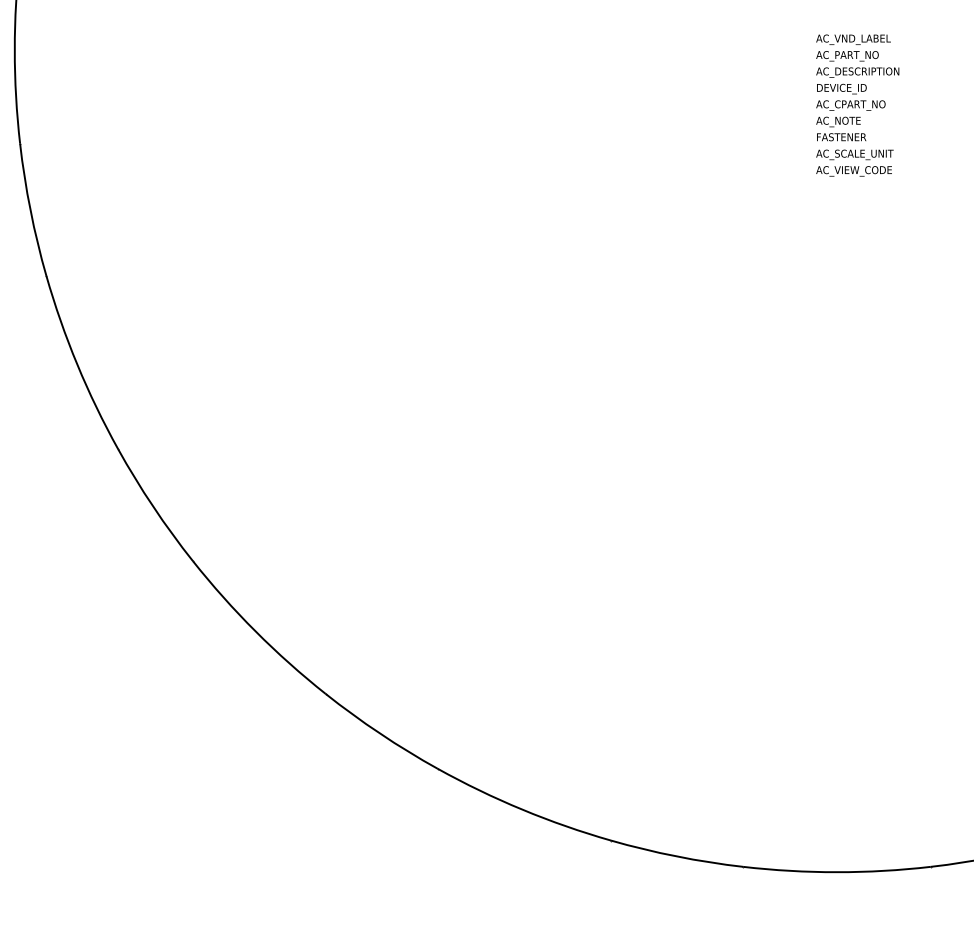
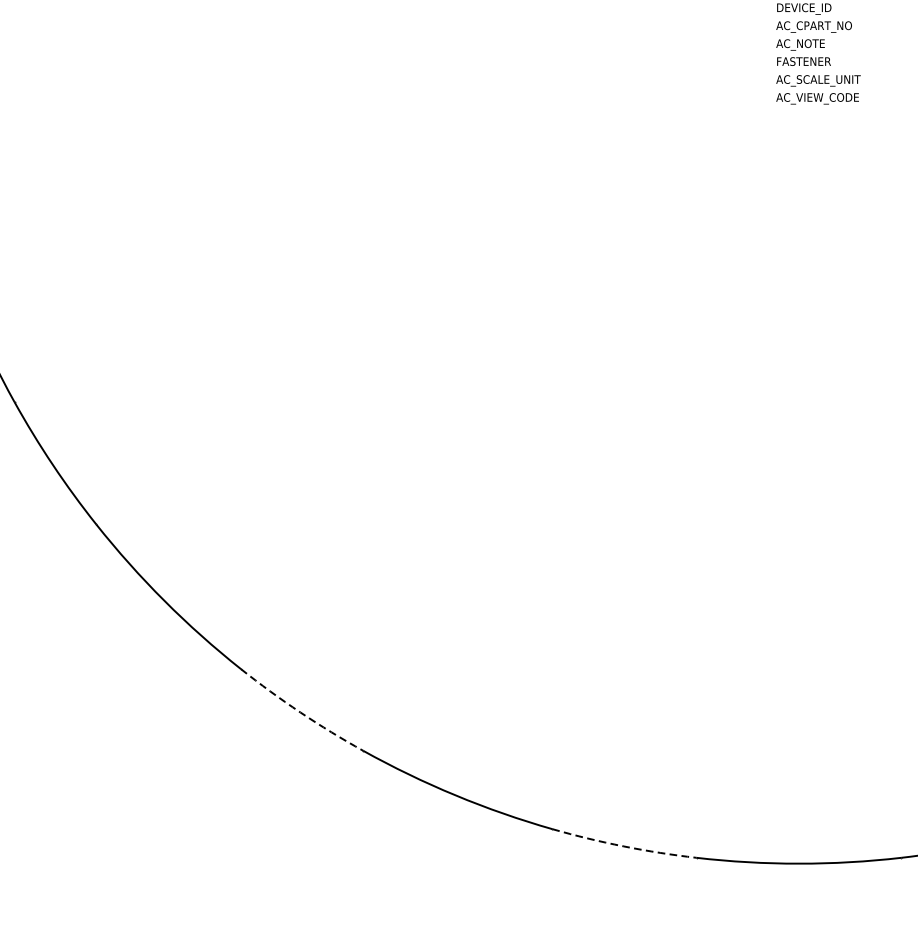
arc: (380, 733) -> (300, 712), solid -> dashed
arc: (676, 856) -> (623, 846), solid -> dashed

